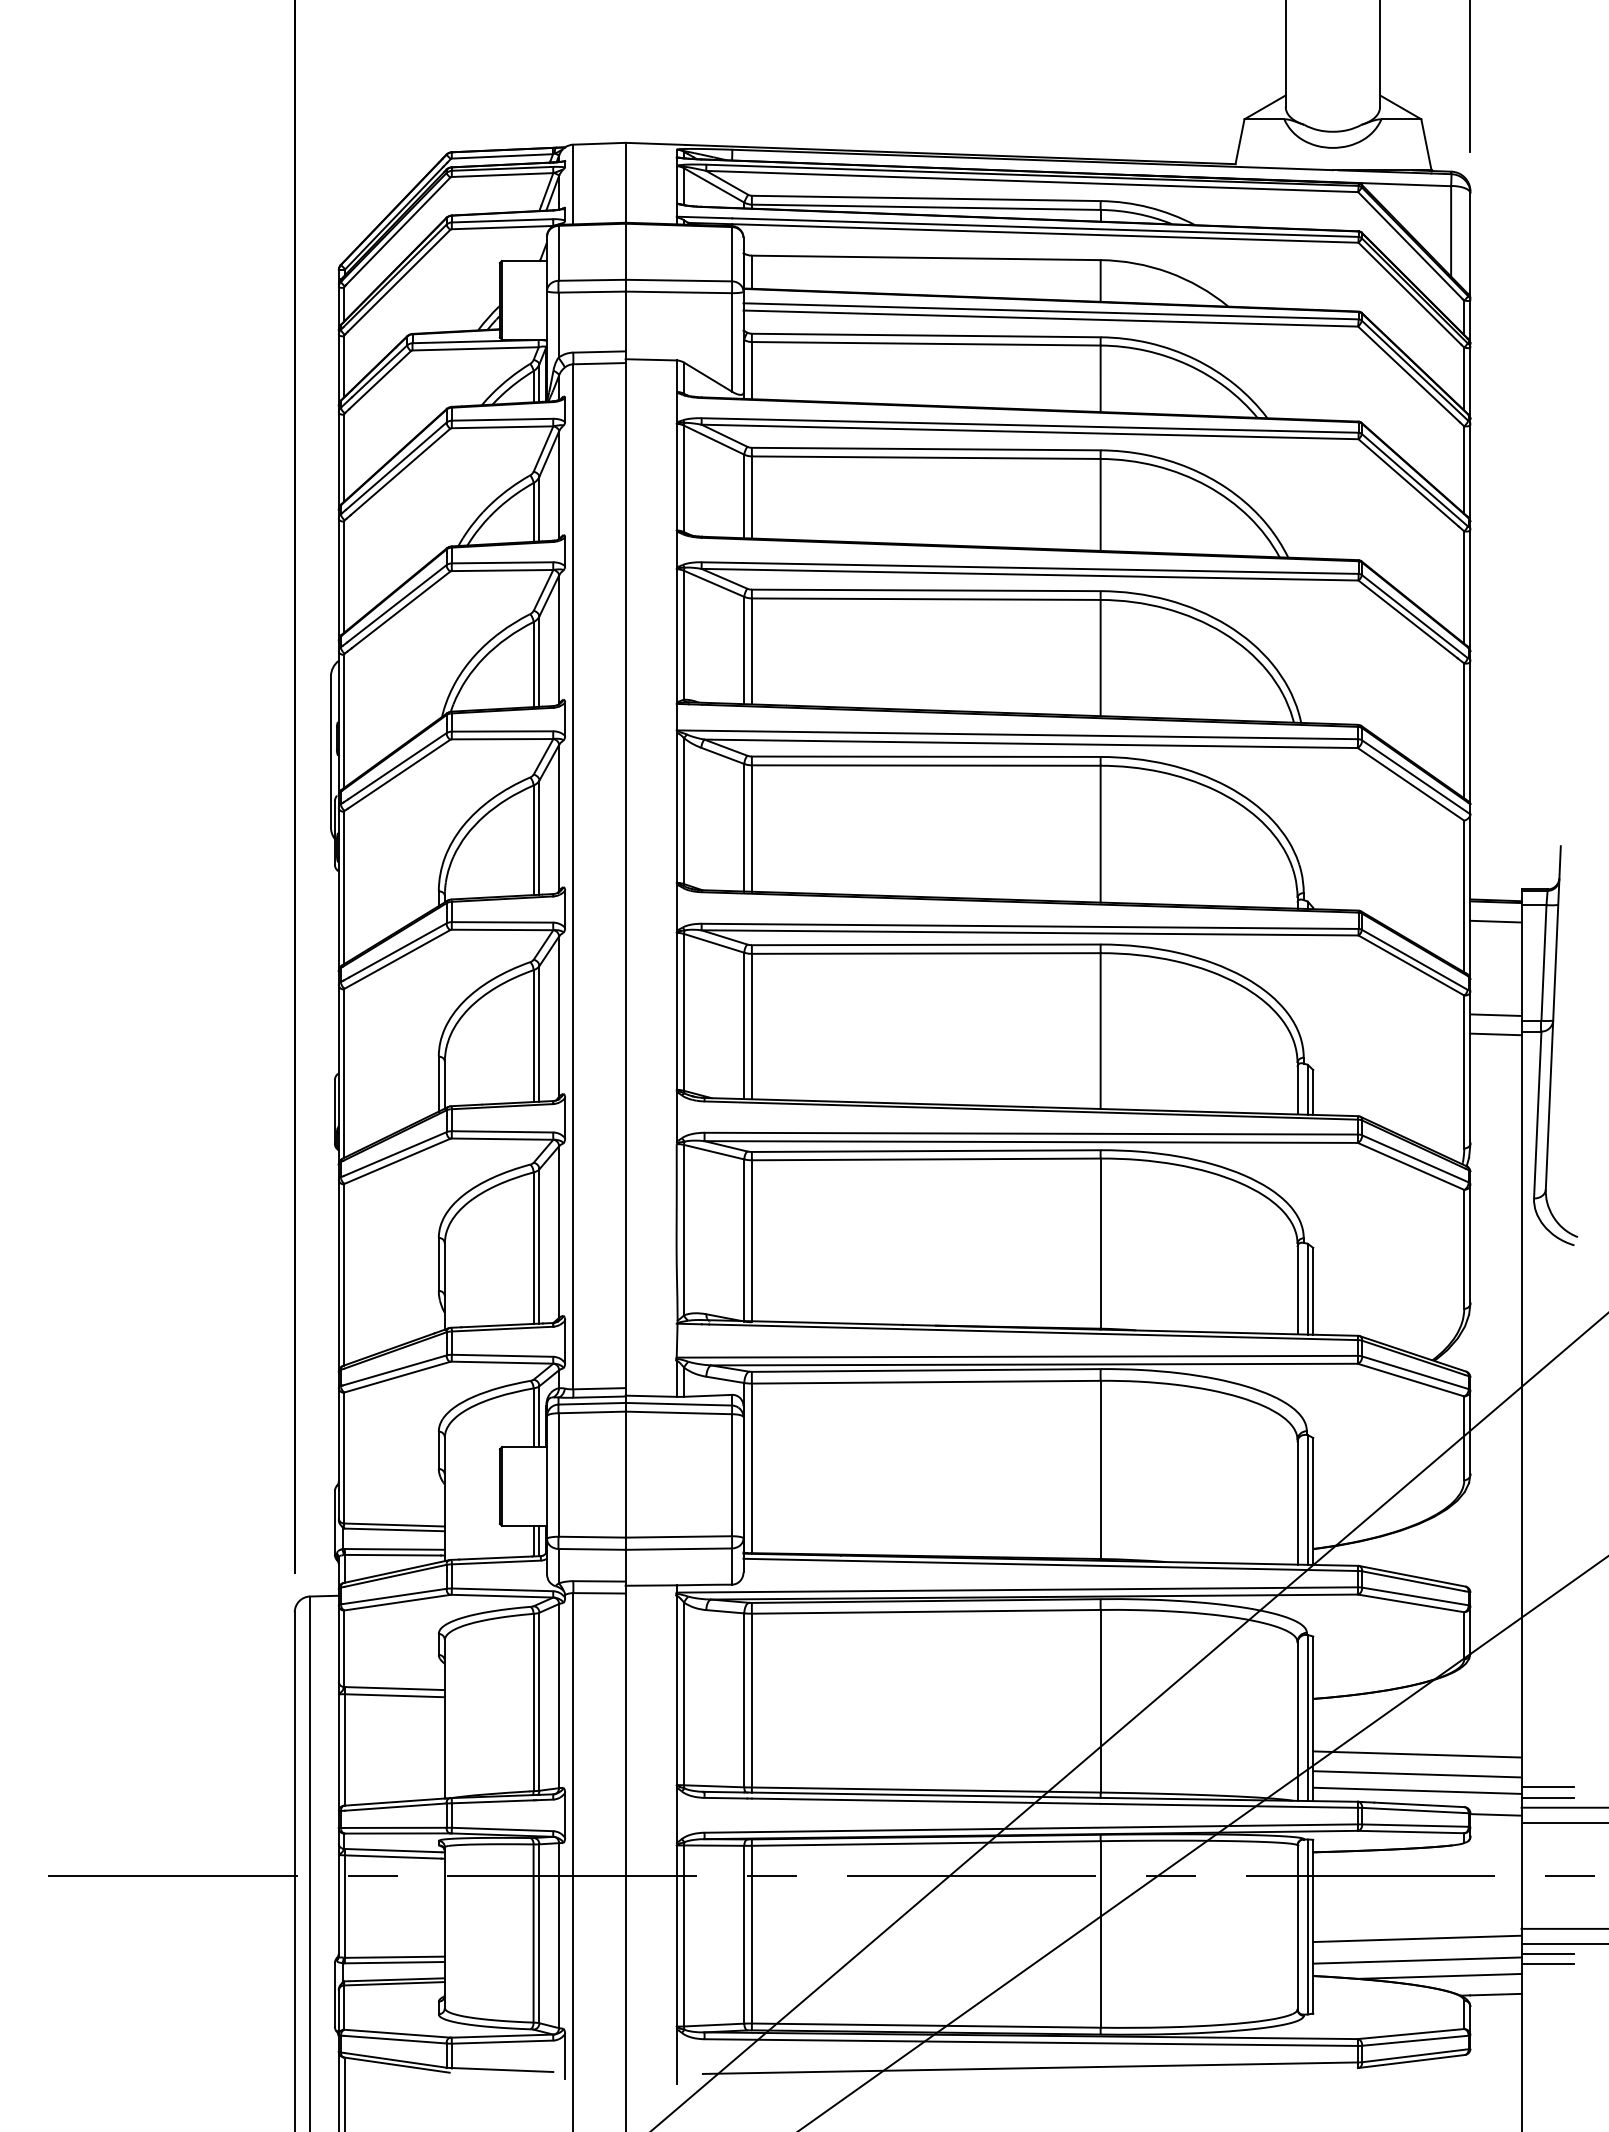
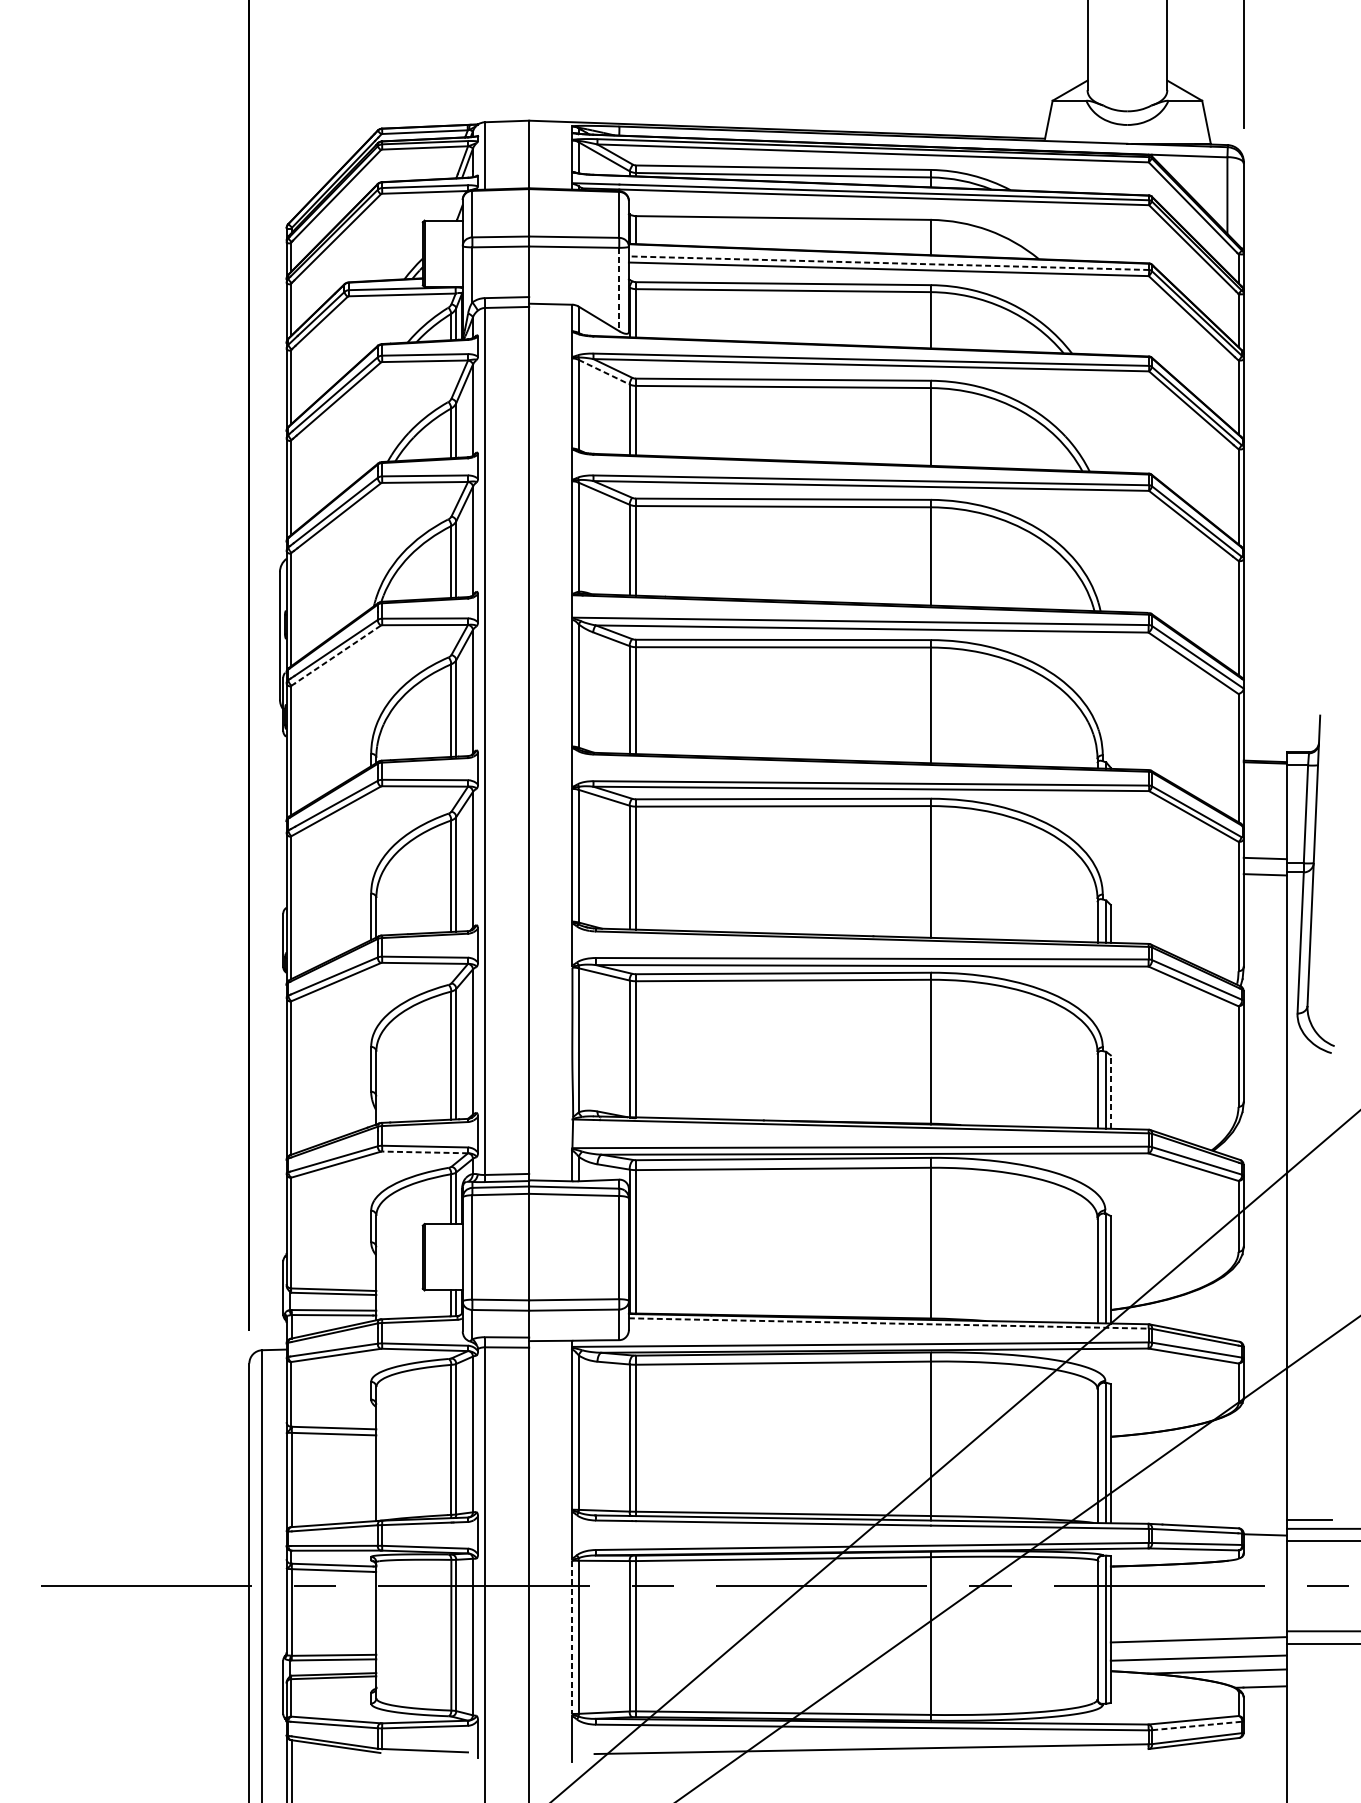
line: (1051, 311) -> (889, 263), solid -> dashed
line: (732, 342) -> (619, 289), solid -> dashed
line: (714, 440) -> (604, 372), solid -> dashed
line: (399, 774) -> (337, 654), solid -> dashed
line: (1495, 921) -> (1264, 779), removed
line: (1313, 1290) -> (1111, 1091), solid -> dashed
line: (502, 1362) -> (425, 1152), solid -> dashed
line: (1051, 1564) -> (889, 1323), solid -> dashed
line: (1417, 1754) -> (1198, 1483), removed
line: (1417, 1774) -> (1198, 1500), removed
line: (1547, 1787) -> (1308, 1511), removed
line: (1417, 1790) -> (1198, 1514), removed
line: (676, 1936) -> (572, 1637), solid -> dashed
line: (1547, 1953) -> (1308, 1652), removed
line: (1547, 1964) -> (1308, 1661), removed
line: (1415, 2040) -> (1197, 1725), solid -> dashed

